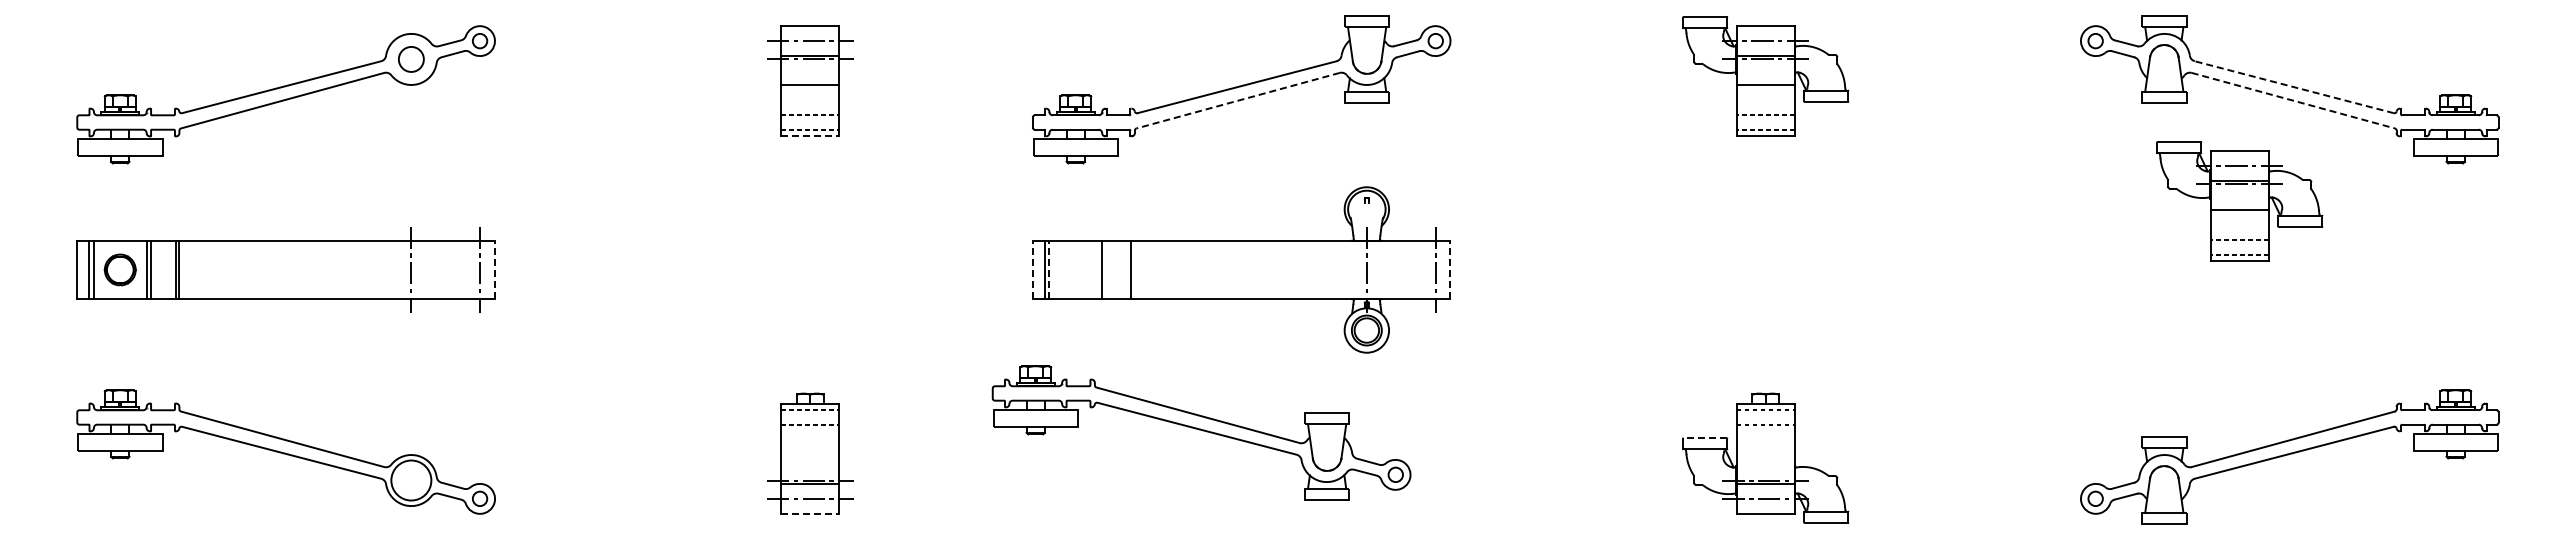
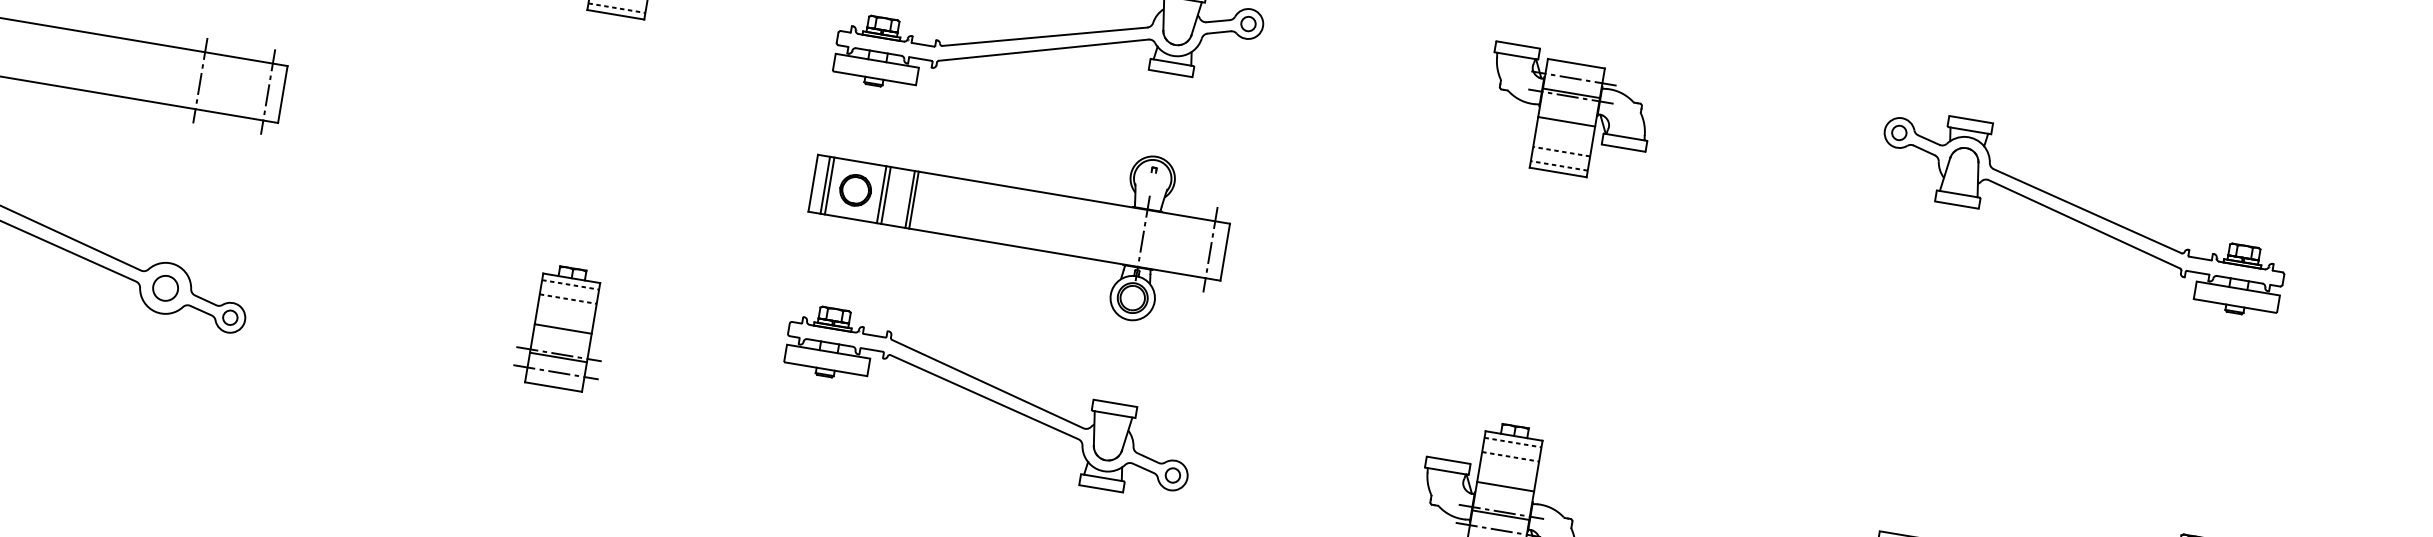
line: (2294, 87) -> (2087, 211), dashed -> solid
line: (1237, 100) -> (1043, 49), dashed -> solid
line: (2293, 100) -> (2084, 224), dashed -> solid
line: (810, 136) -> (616, 14), dashed -> solid
part: (2239, 201) -> (2014, 314), removed
part: (1075, 269) -> (855, 189), added
line: (1106, 269) -> (886, 194), added
line: (1134, 269) -> (913, 199), added
line: (495, 270) -> (283, 95), dashed -> solid
line: (1032, 270) -> (812, 183), dashed -> solid
line: (1049, 270) -> (829, 186), dashed -> solid
line: (1450, 270) -> (1225, 252), dashed -> solid
part: (1201, 432) -> (988, 401), moved
line: (1705, 438) -> (1448, 460), dashed -> solid
line: (810, 454) -> (563, 328), added
line: (1765, 454) -> (1505, 486), added
circle: (410, 480) -> (164, 288), size x0.62
line: (810, 513) -> (553, 386), dashed -> solid

